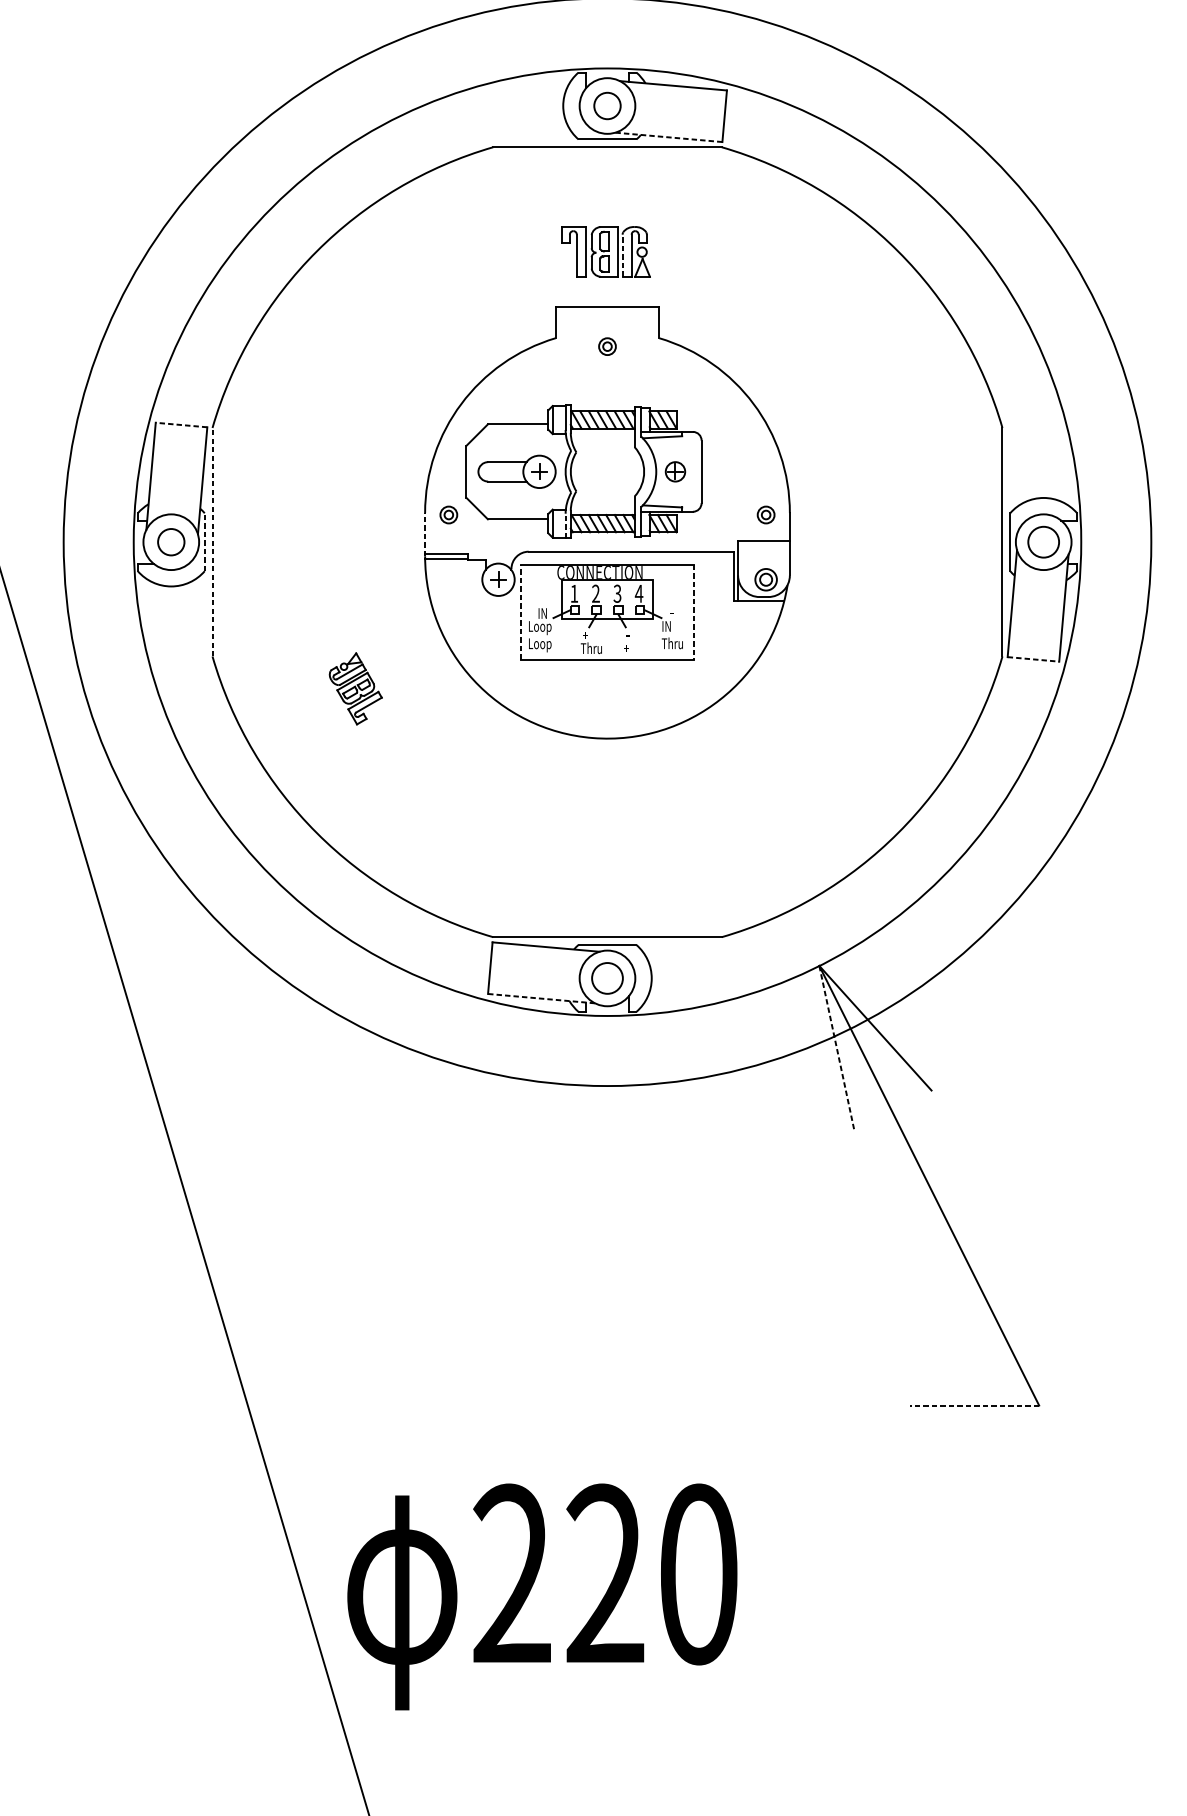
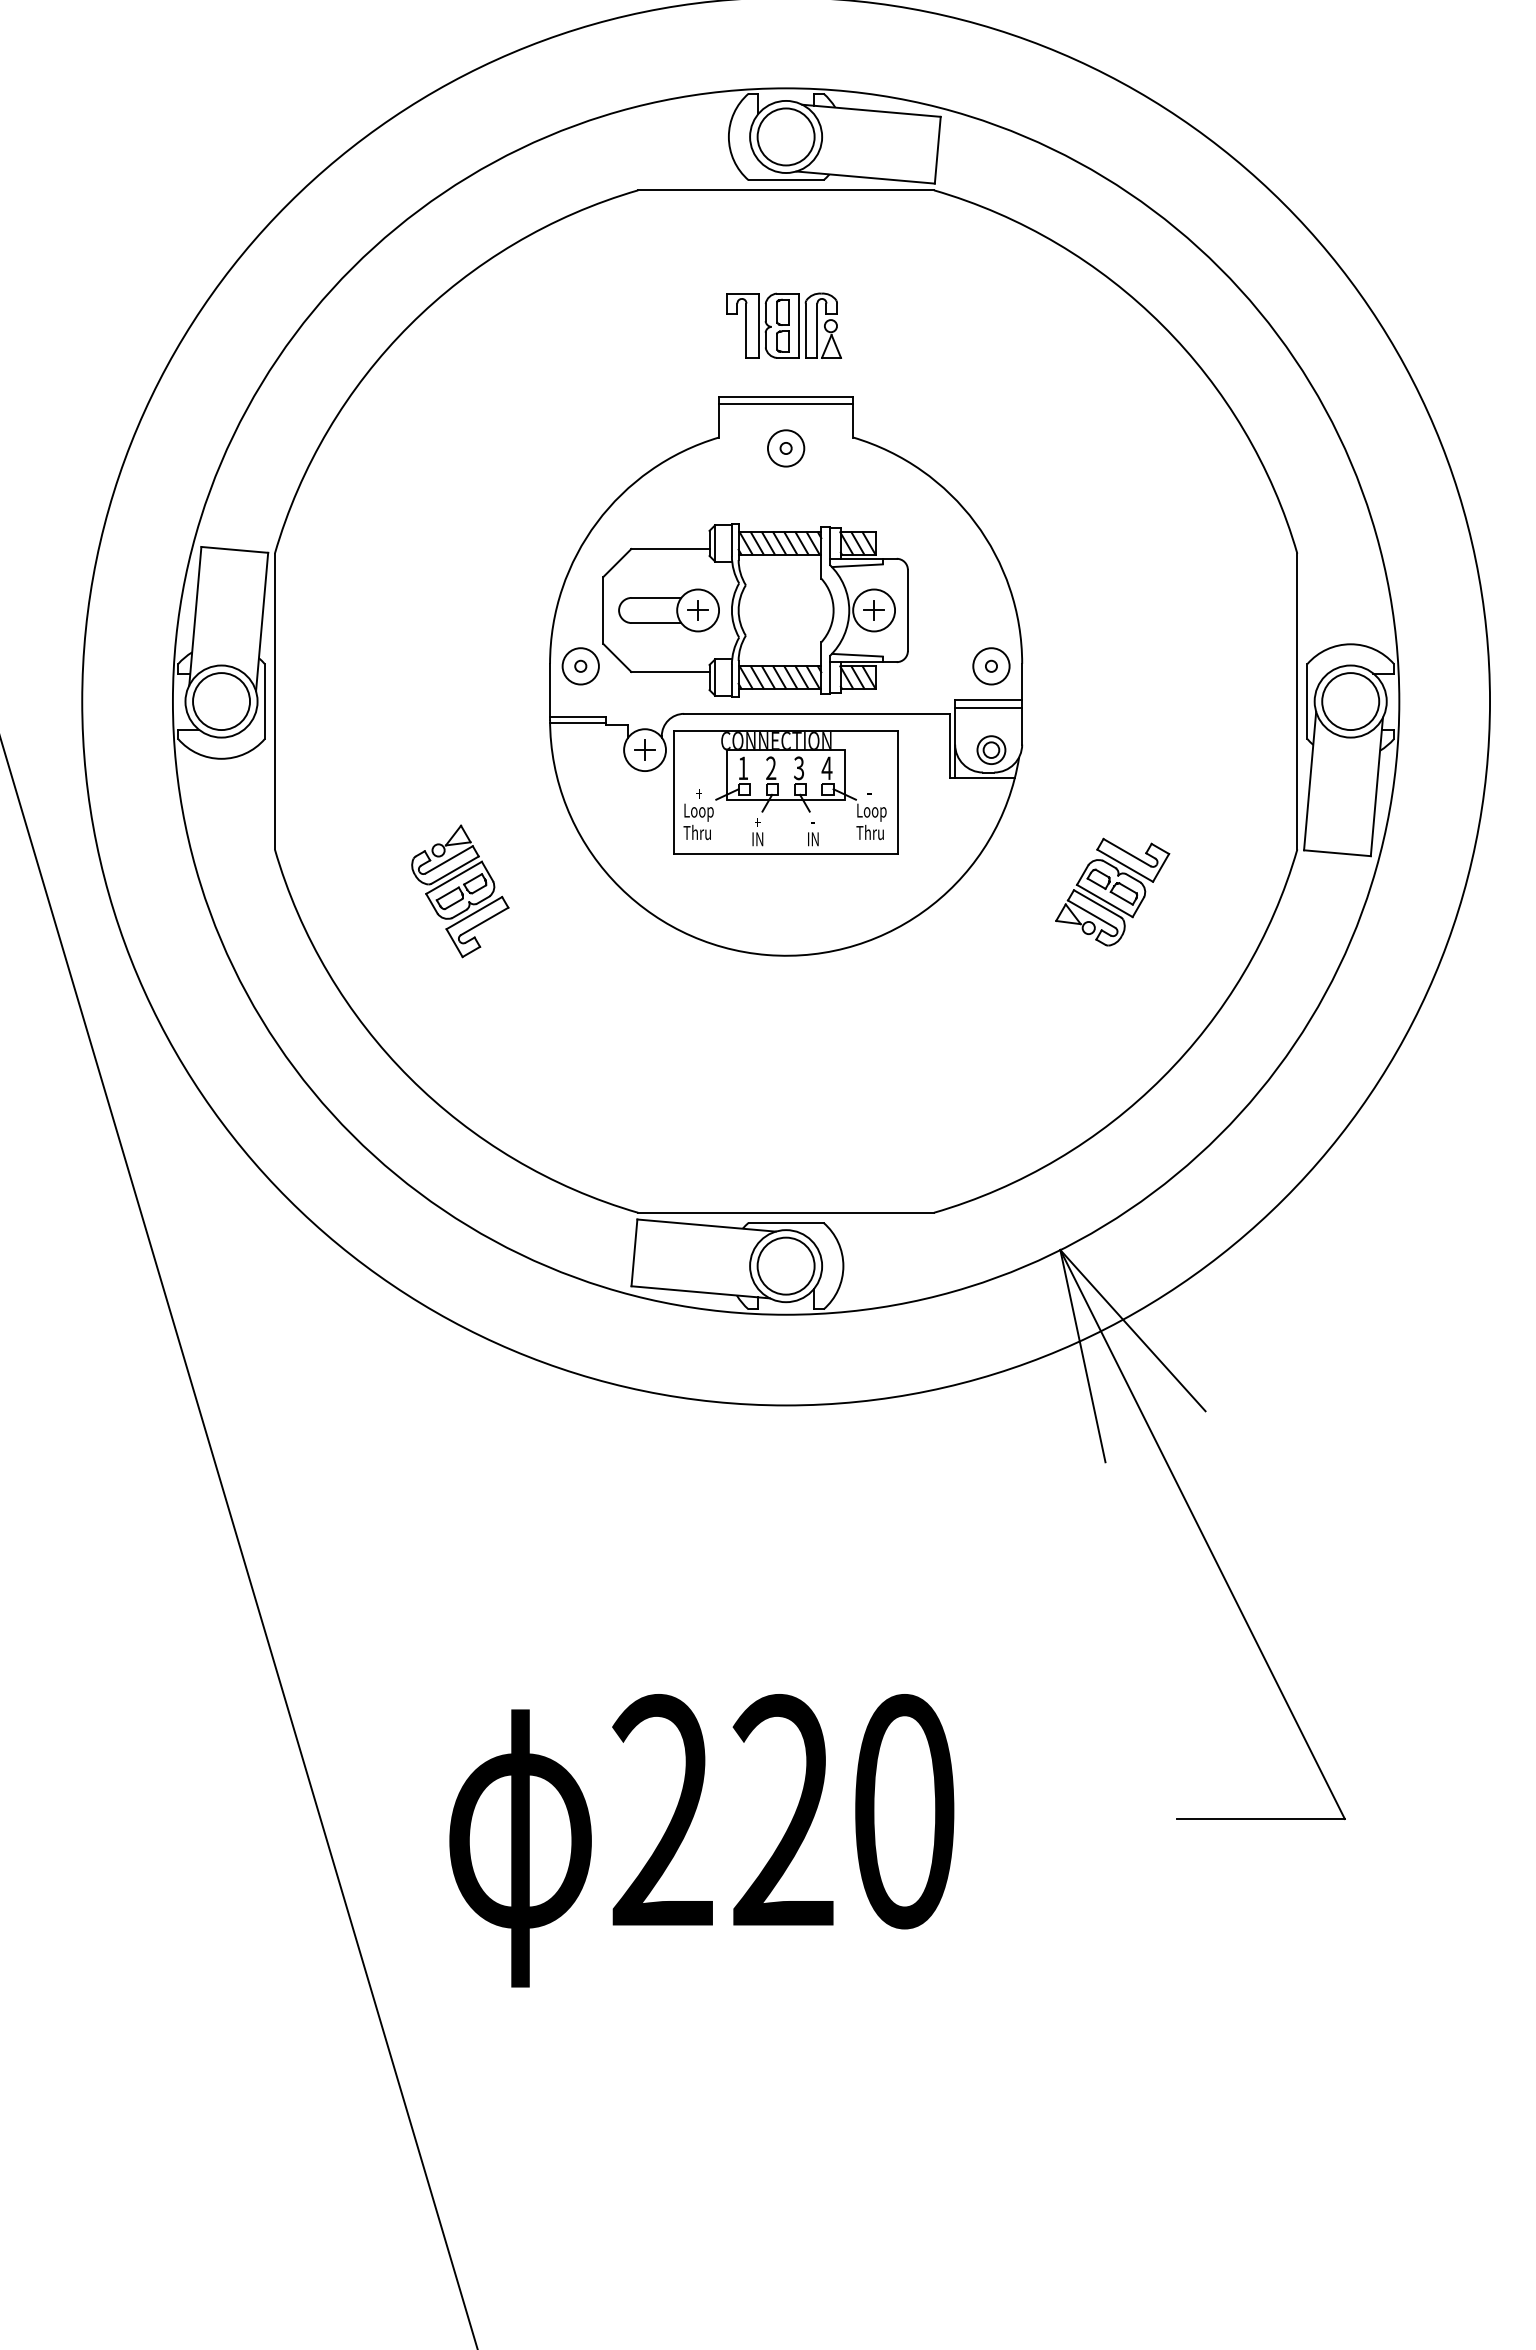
circle: (607, 105) -> (785, 136), size x1.67
line: (669, 137) -> (866, 177), dashed -> solid
line: (622, 255) -> (805, 330), dashed -> solid
line: (607, 311) -> (786, 403), added
circle: (607, 346) -> (785, 448), size x1.67
line: (181, 424) -> (234, 549), dashed -> solid
circle: (675, 471) -> (874, 610), size x1.67
circle: (448, 515) -> (580, 666), size x1.67
circle: (766, 515) -> (991, 666), size x1.67
line: (565, 525) -> (731, 680), dashed -> solid
line: (425, 534) -> (550, 691), dashed -> solid
circle: (171, 542) -> (221, 701), size x1.67
line: (204, 542) -> (264, 701), dashed -> solid
line: (212, 542) -> (274, 701), dashed -> solid
circle: (1043, 542) -> (1350, 701), size x1.43
line: (763, 547) -> (988, 708), added
line: (521, 611) -> (674, 791), dashed -> solid
line: (693, 612) -> (897, 792), dashed -> solid
text: (542, 613) -> (701, 793), IN -> +
text: (674, 627) -> (872, 812), IN -> Loop
text: (539, 644) -> (698, 834), Loop -> Thru
text: (590, 648) -> (764, 838), Thru -> IN
text: (627, 648) -> (812, 839), + -> IN
line: (1033, 659) -> (1337, 853), dashed -> solid
part: (355, 688) -> (460, 891), size x1.43
part: (859, 688) -> (1112, 891), added
circle: (607, 977) -> (785, 1265), size x1.43
line: (541, 998) -> (700, 1292), dashed -> solid
line: (836, 1048) -> (1082, 1356), dashed -> solid
line: (974, 1405) -> (1261, 1819), dashed -> solid
text: (542, 1596) -> (701, 1840), moved

